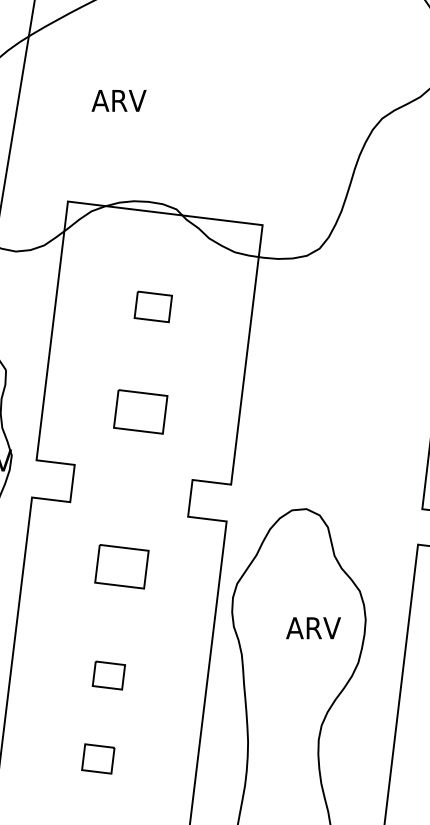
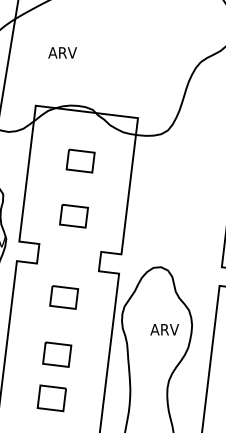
part: (153, 305) -> (80, 160), size x1.43
part: (109, 675) -> (57, 354), size x1.67
part: (97, 759) -> (51, 398), size x1.67

